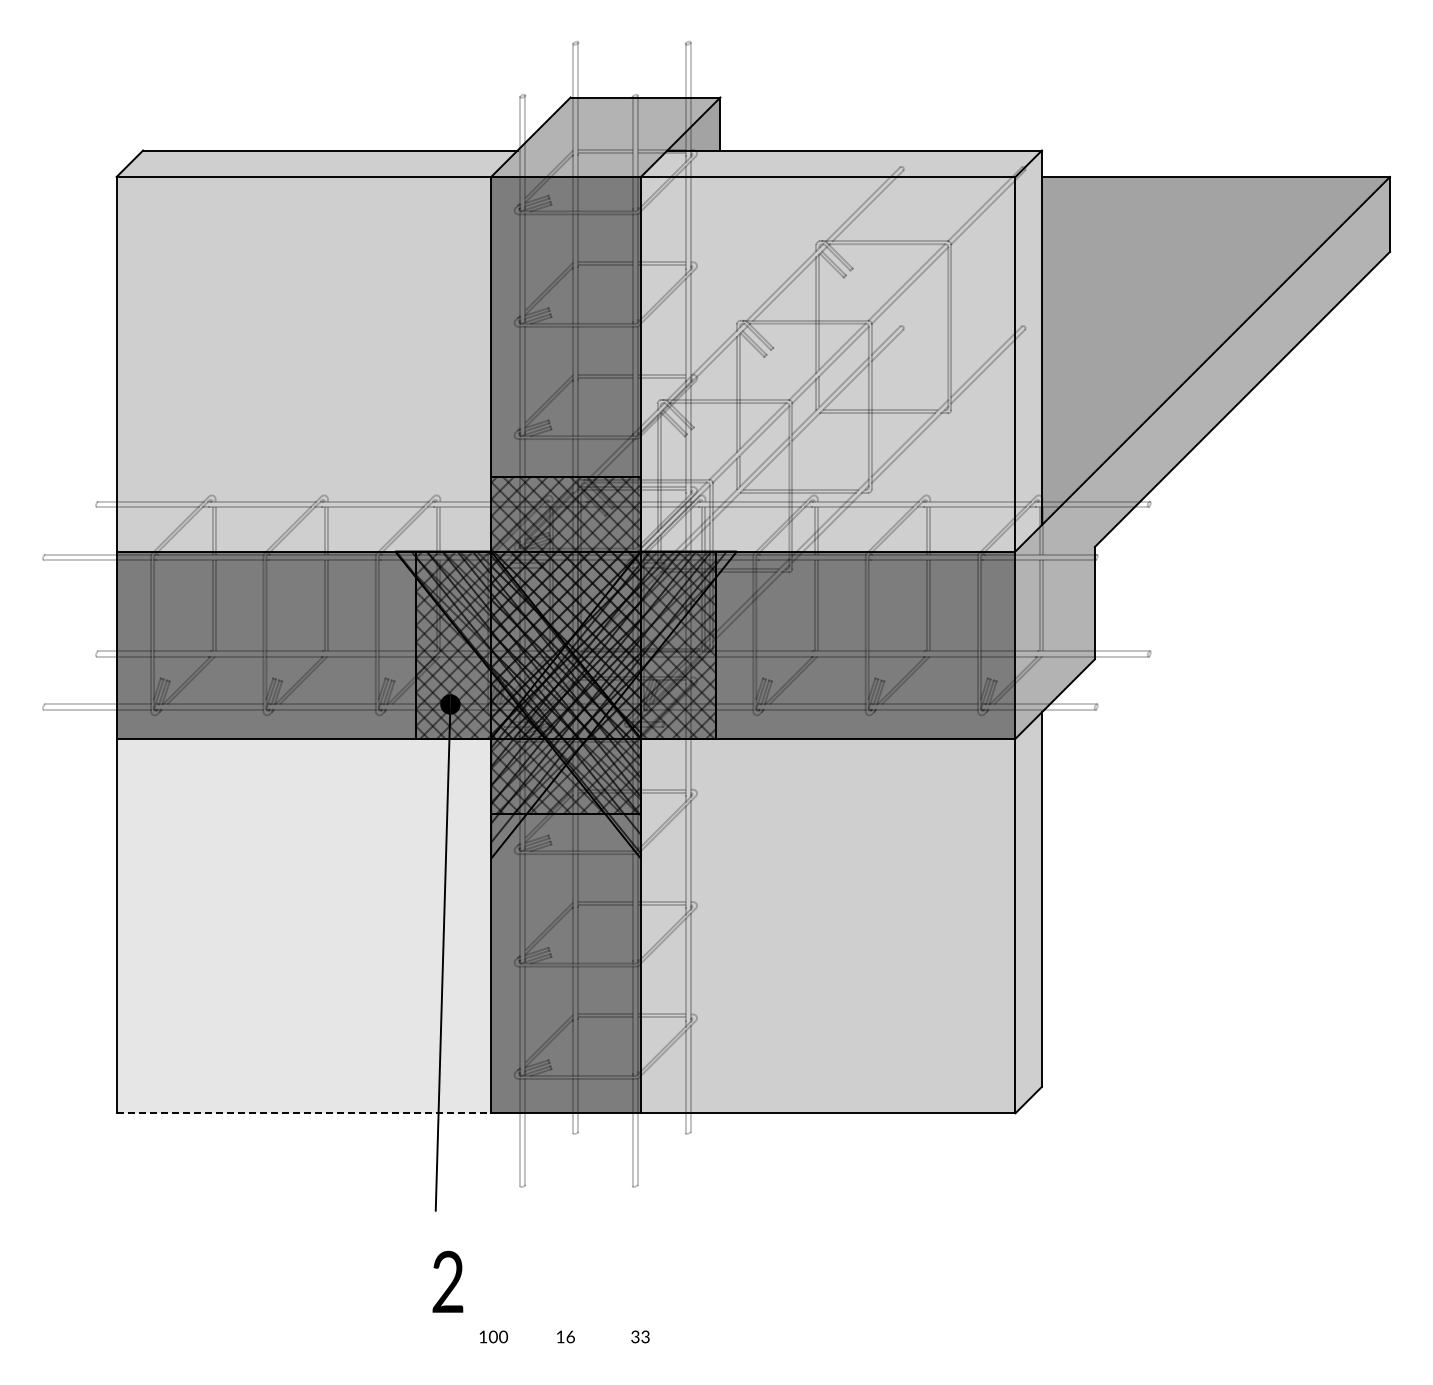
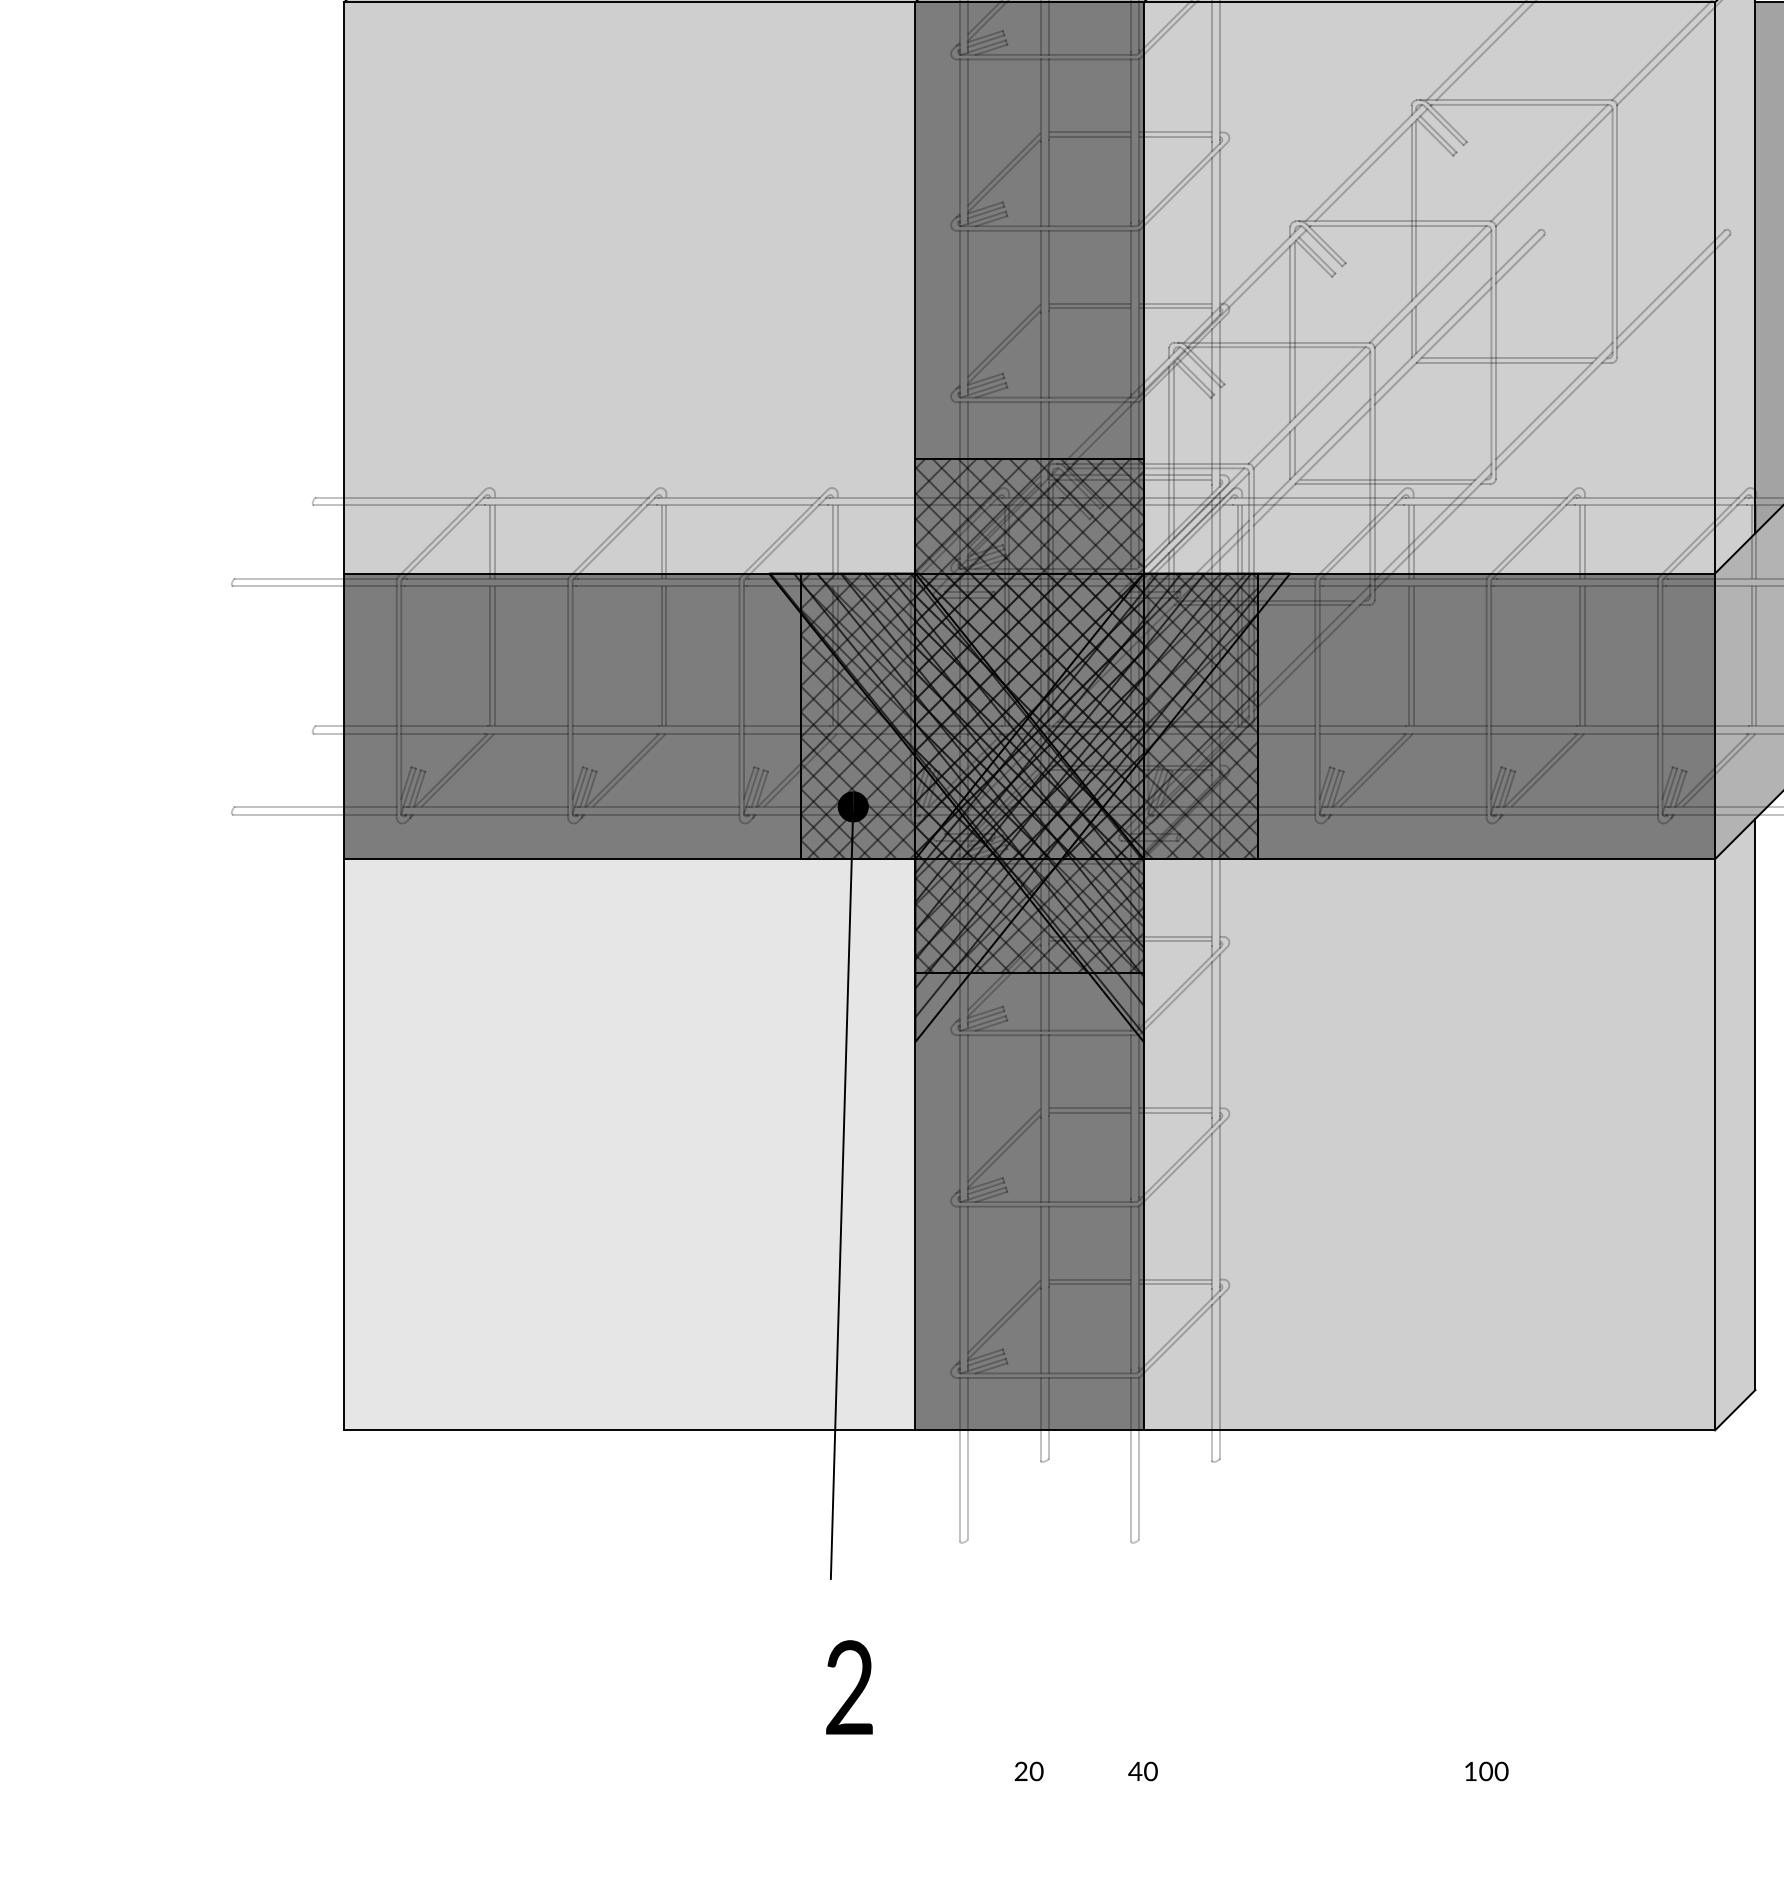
line: (304, 1113) -> (630, 1430), dashed -> solid
text: (493, 1336) -> (1486, 1770), moved
text: (565, 1336) -> (1028, 1770), 16 -> 20
text: (640, 1336) -> (1143, 1770), 33 -> 40

